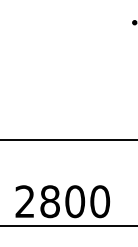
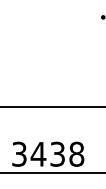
text: (62, 201) -> (48, 154), 2800 -> 3438

